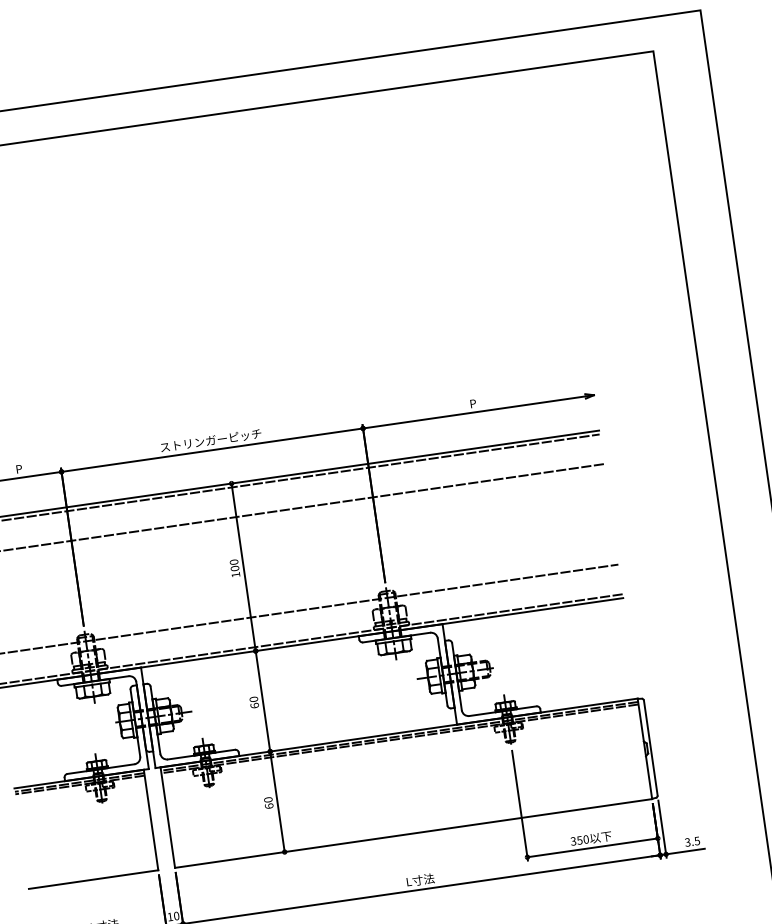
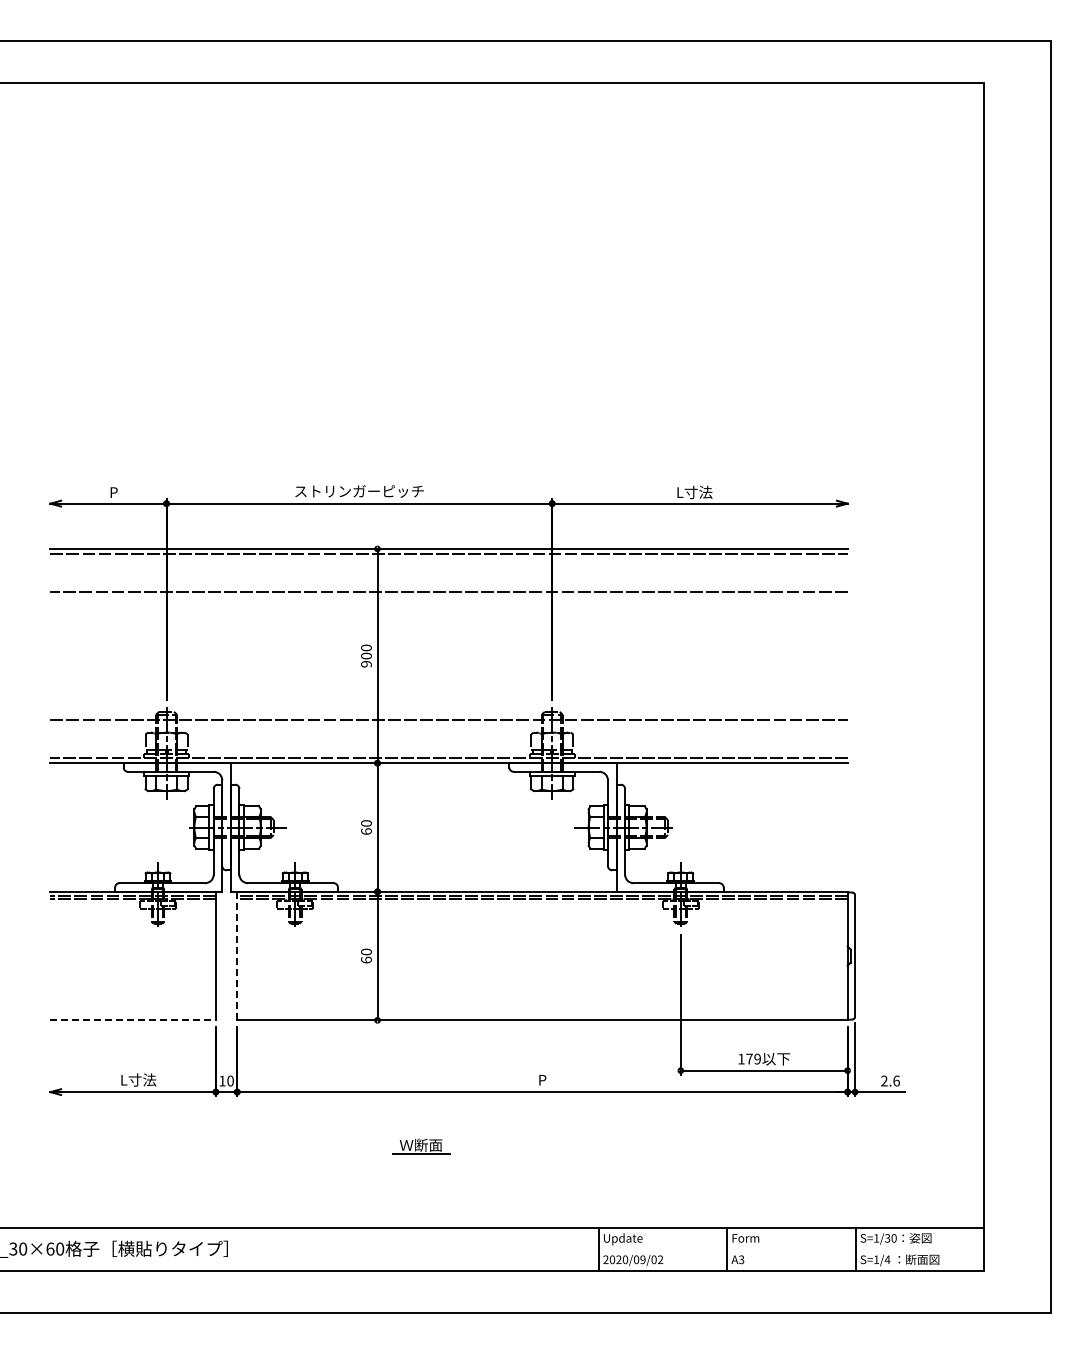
text: (473, 403) -> (694, 492), P -> L寸法
text: (235, 575) -> (366, 664), 100 -> 900
line: (168, 817) -> (237, 956), solid -> dashed
text: (579, 839) -> (749, 1058), 350 -> 179
text: (692, 841) -> (890, 1080), 3.5 -> 2.6
line: (93, 879) -> (133, 1020), solid -> dashed
text: (420, 879) -> (542, 1079), L寸法 -> P

